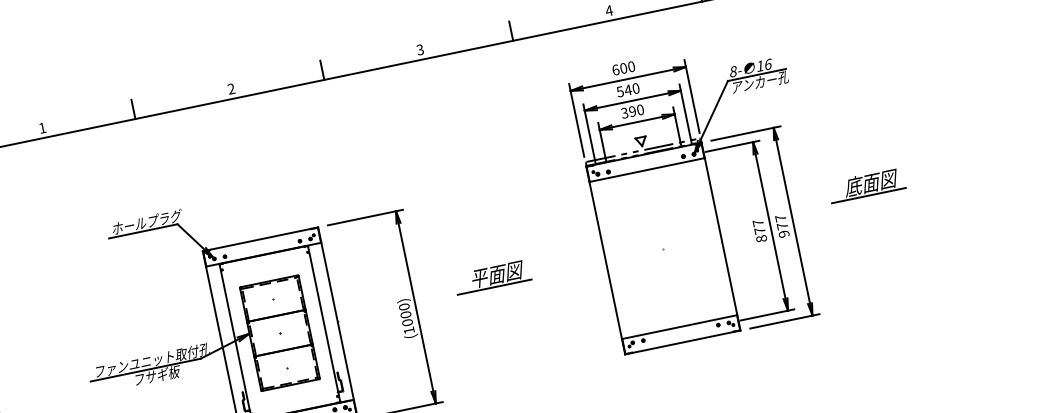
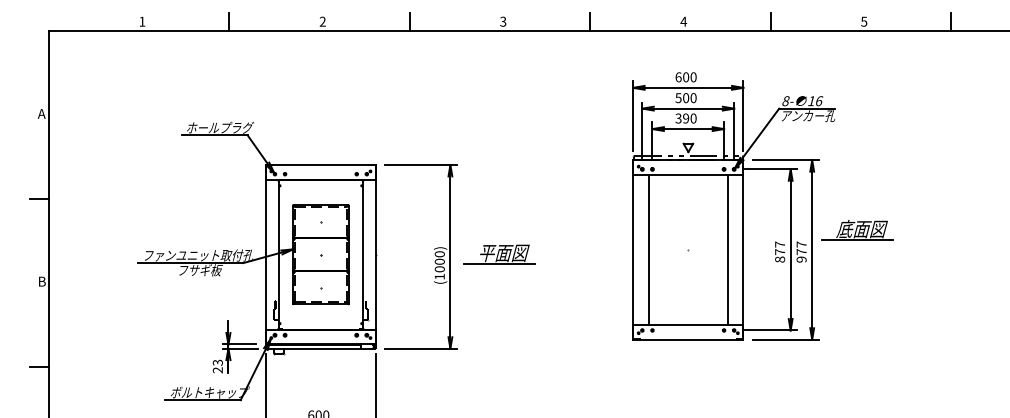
text: (627, 90) -> (685, 98), 540 -> 500
part: (866, 185) -> (857, 230), moved
line: (704, 239) -> (727, 249), added
line: (621, 256) -> (648, 249), added
part: (492, 276) -> (499, 254), moved

